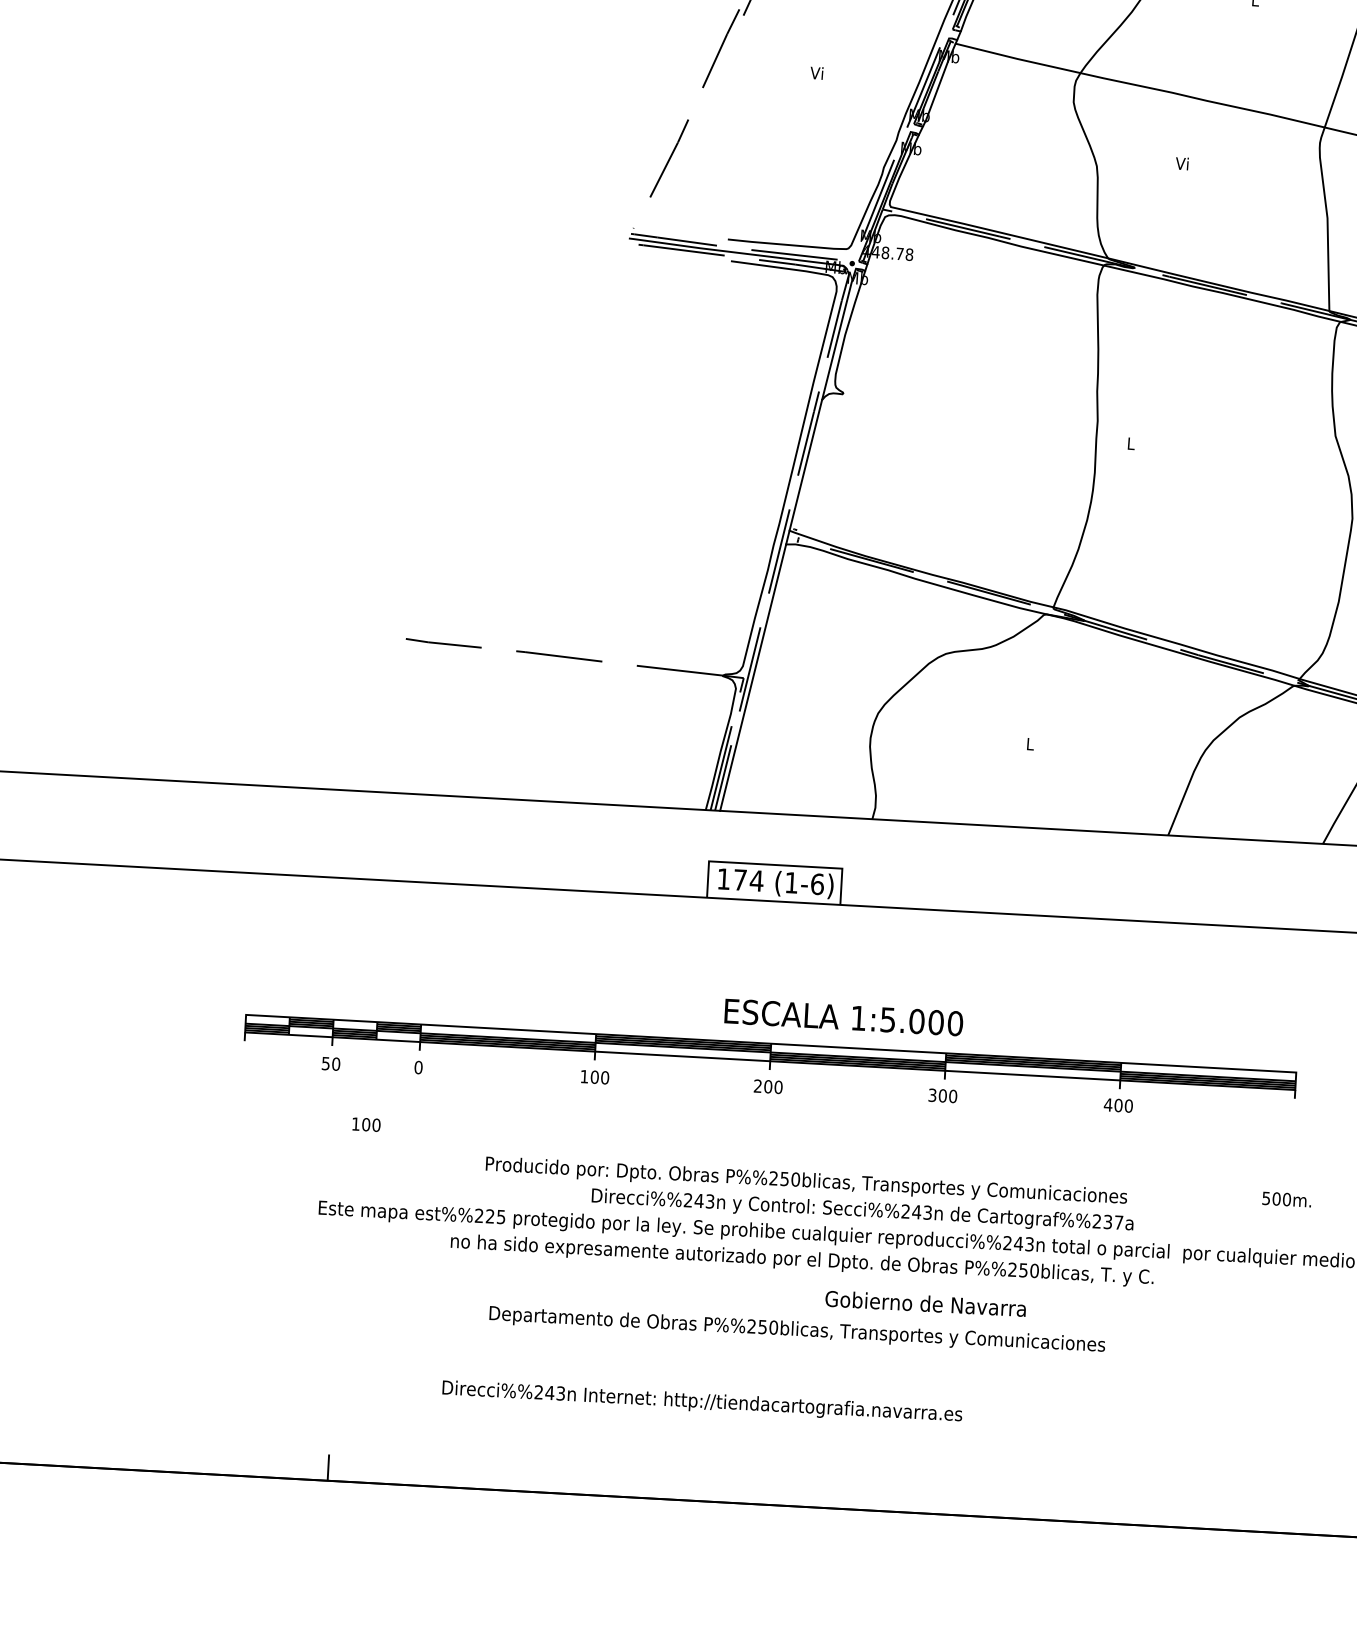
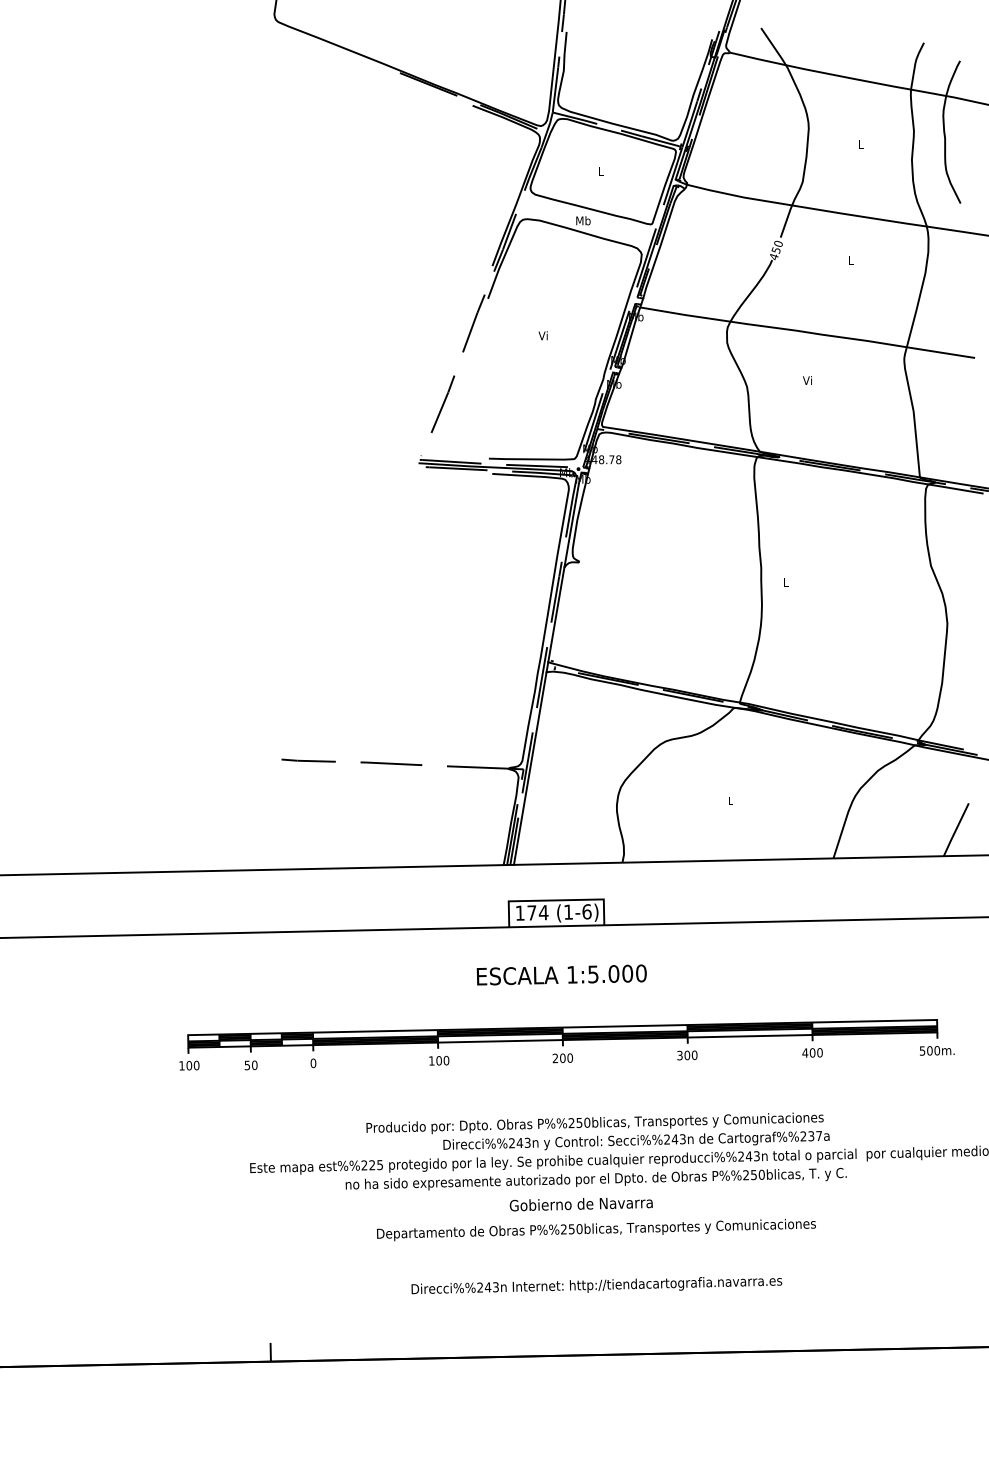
text: (843, 1016) -> (561, 974), moved
text: (366, 1124) -> (189, 1065), moved
text: (1287, 1199) -> (937, 1050), moved
text: (924, 1304) -> (580, 1204), moved
text: (701, 1401) -> (596, 1285), moved

